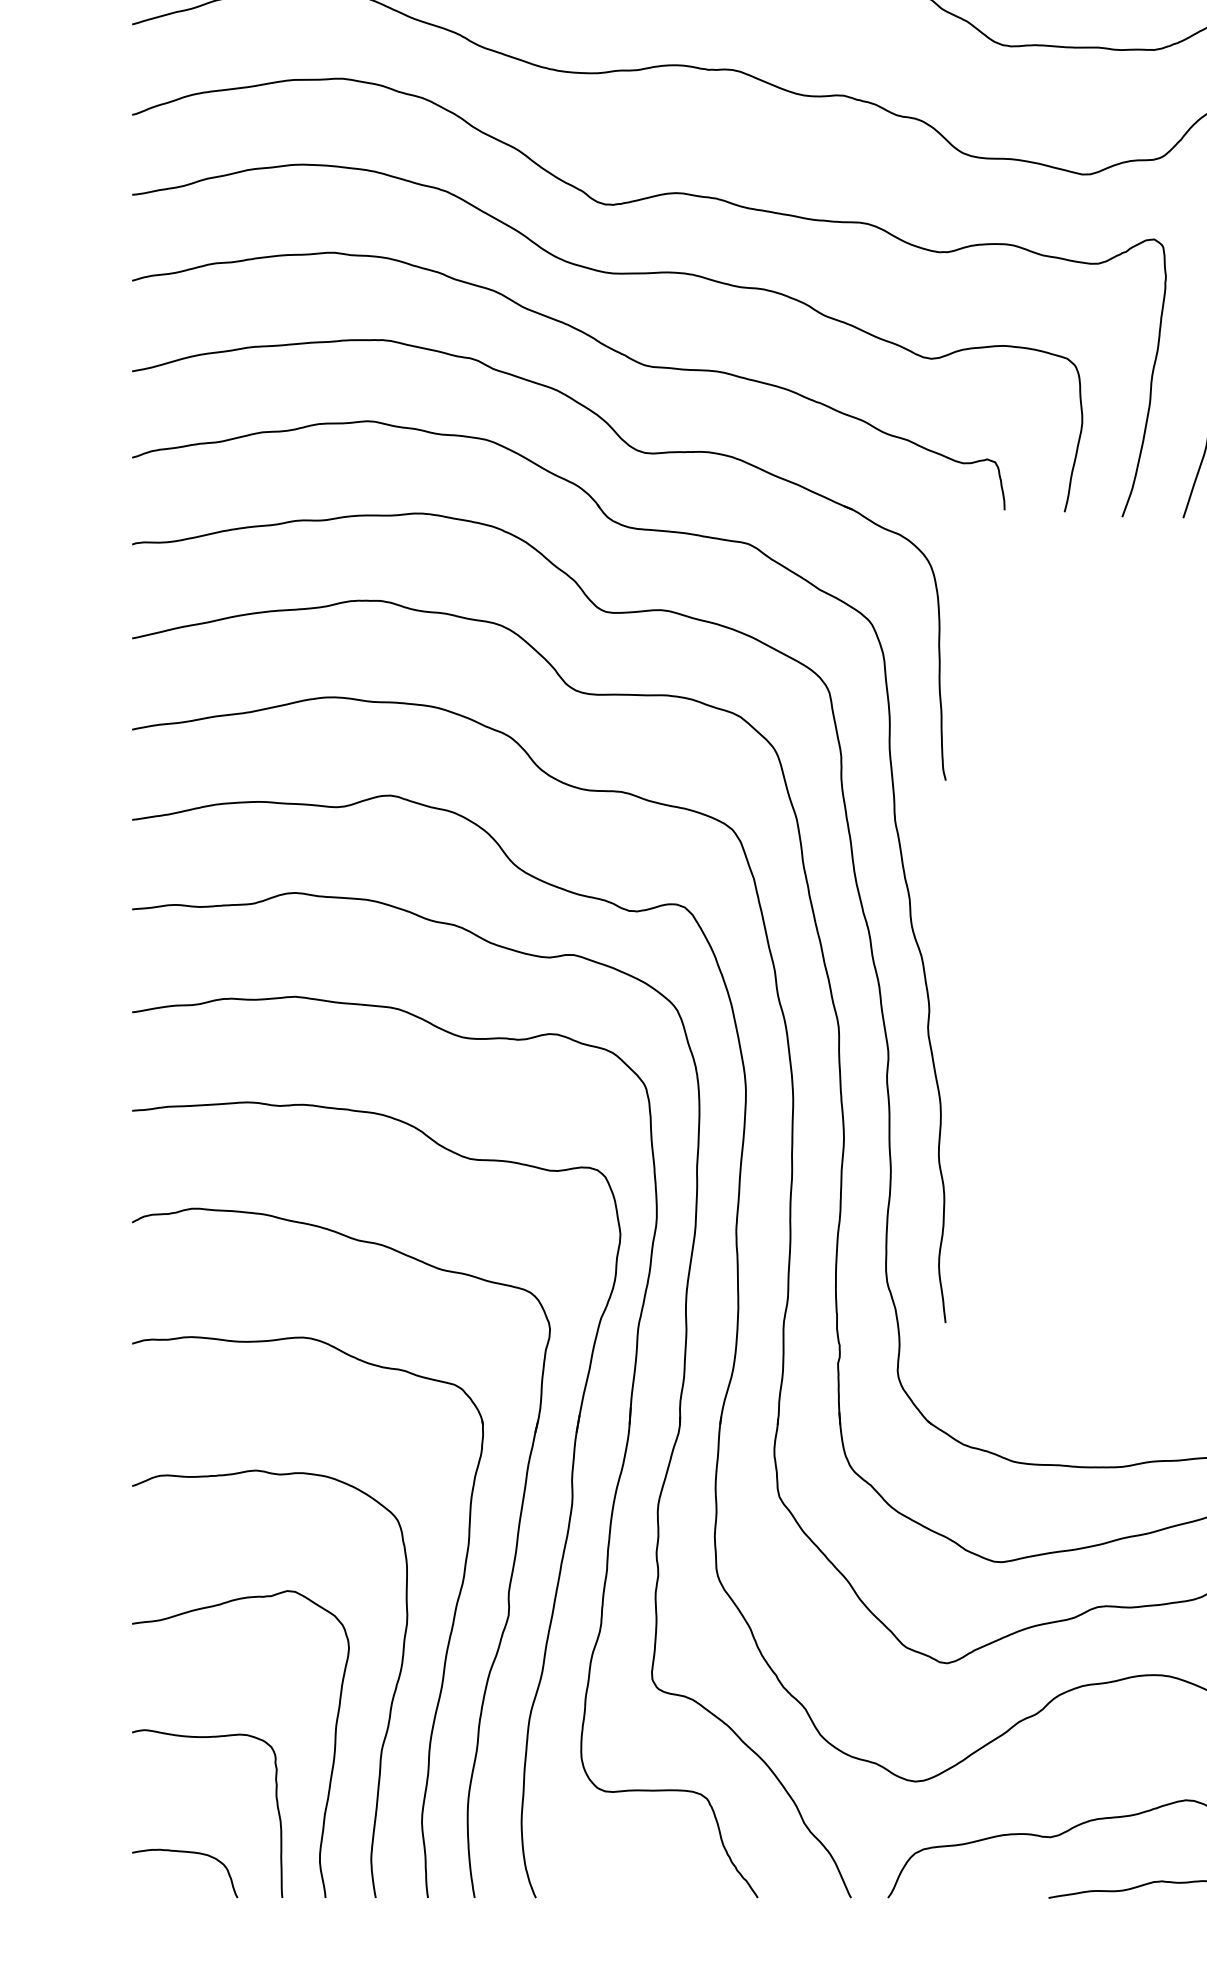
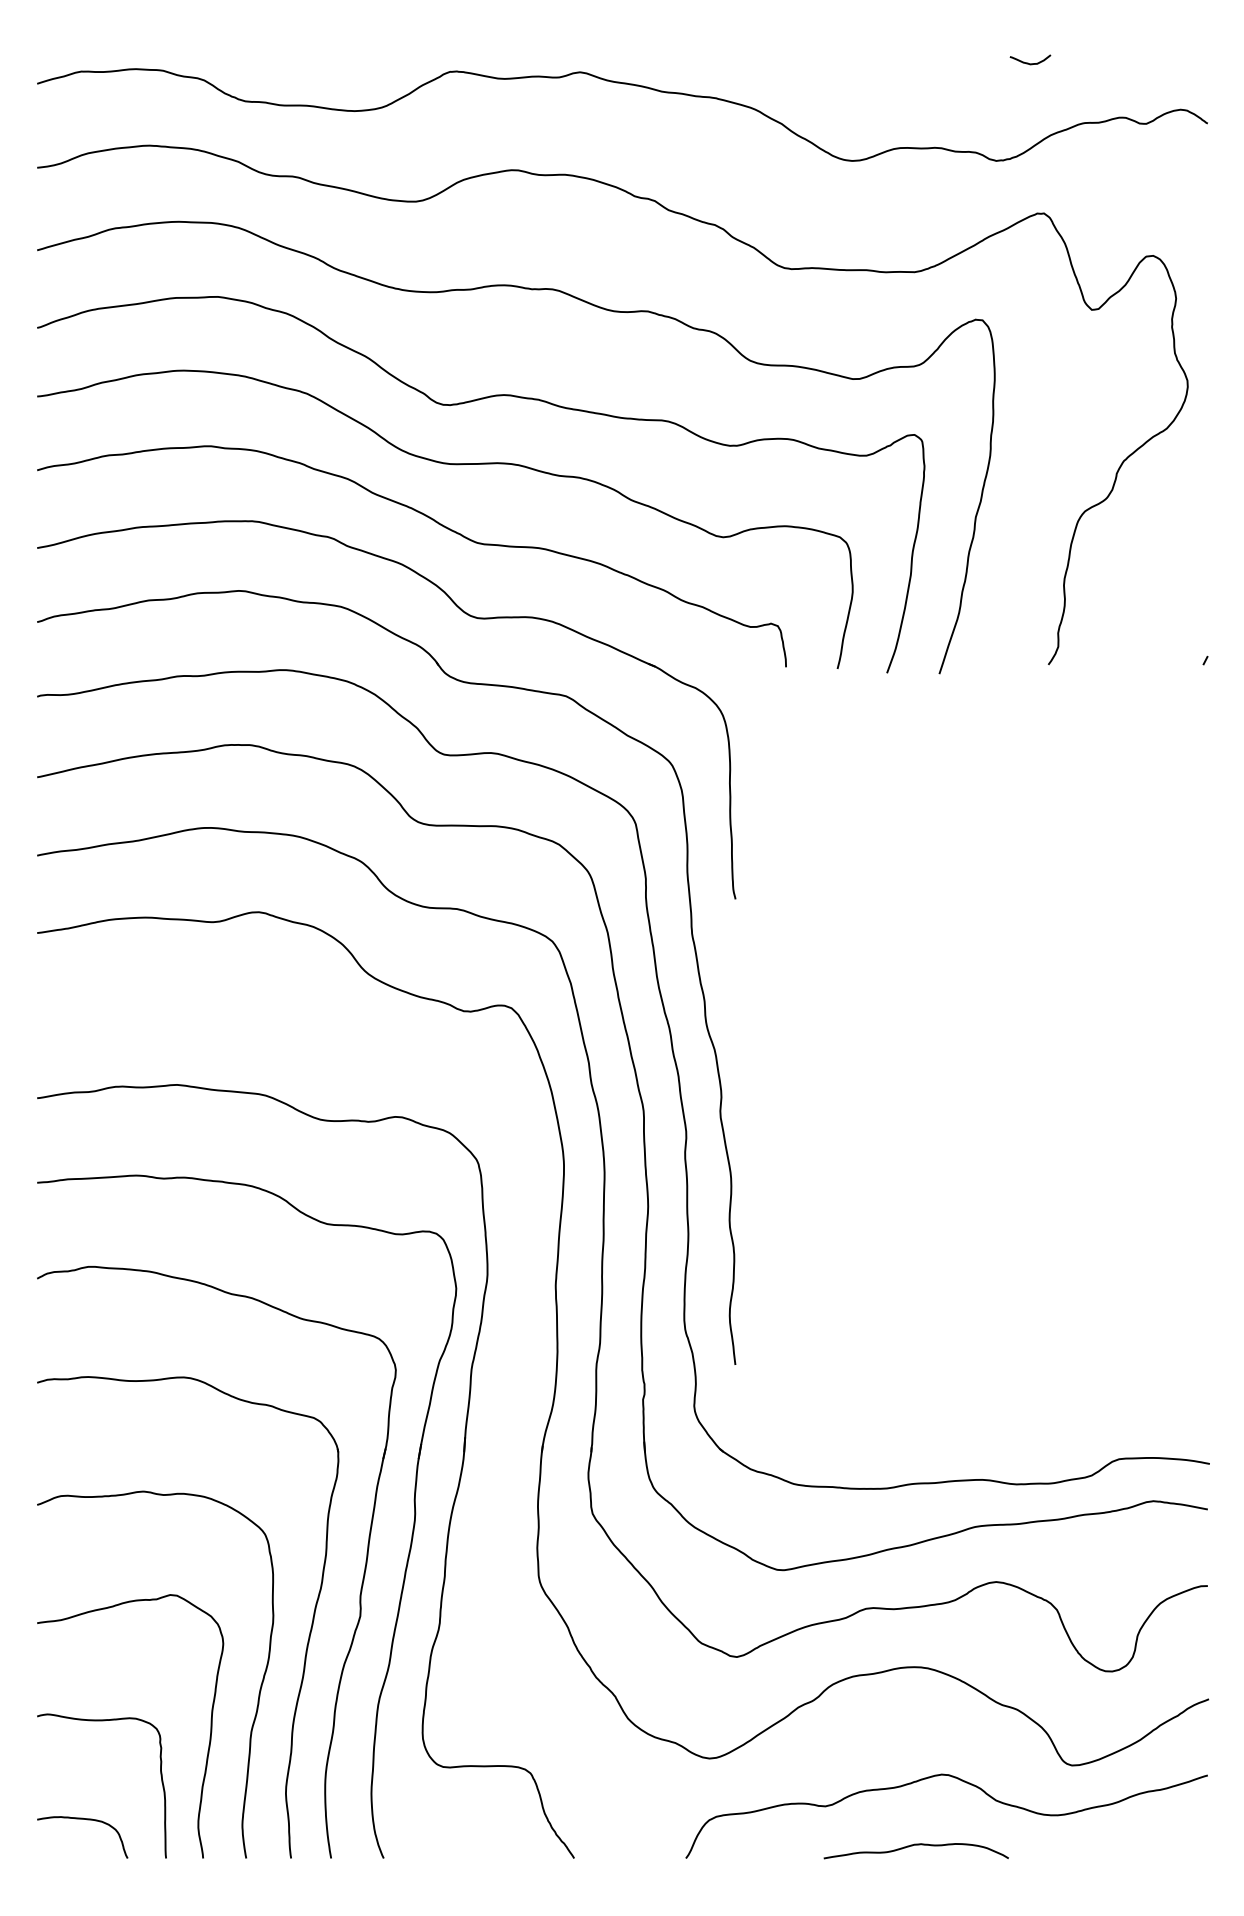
part: (678, 1401) -> (506, 1432), removed

